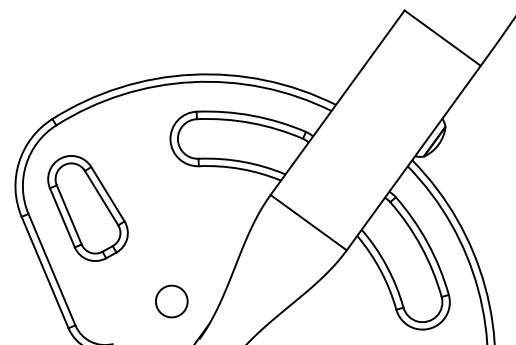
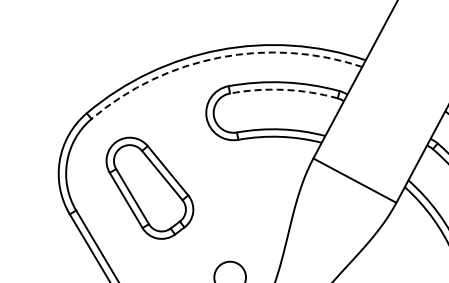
arc: (192, 82) -> (220, 57), solid -> dashed
arc: (251, 123) -> (284, 90), solid -> dashed
part: (87, 208) -> (149, 187), moved

